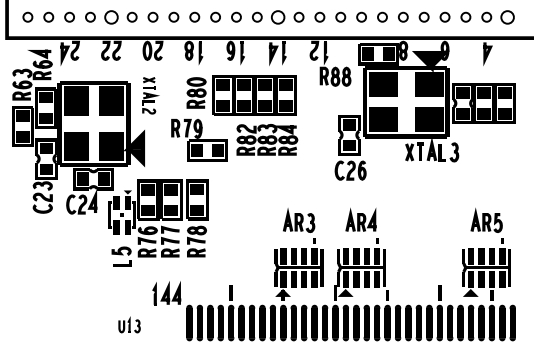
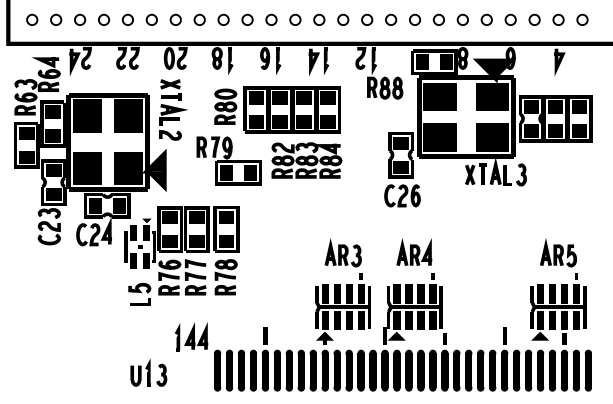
part: (110, 16) -> (127, 19), size x0.71
part: (278, 16) -> (319, 19), size x0.71
part: (507, 16) -> (582, 19), size x0.71
part: (151, 95) -> (173, 109), size x1.43
part: (129, 324) -> (148, 372), size x1.43

